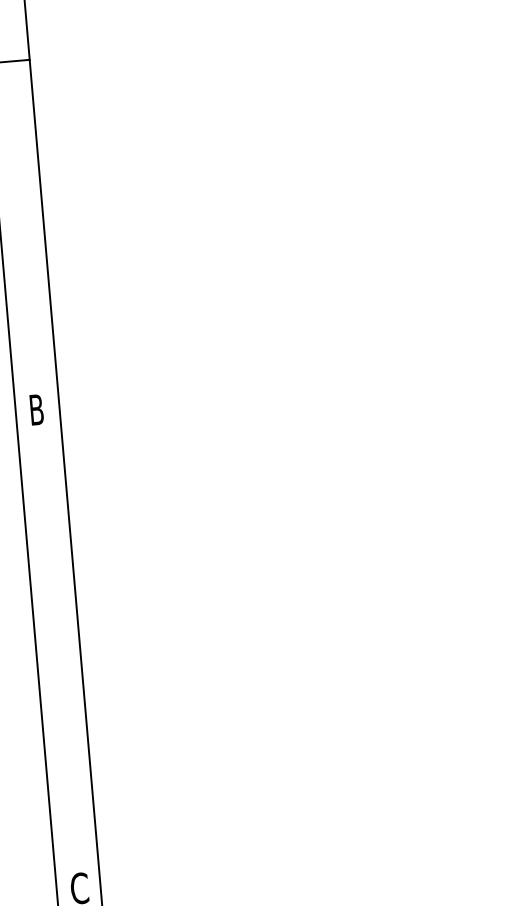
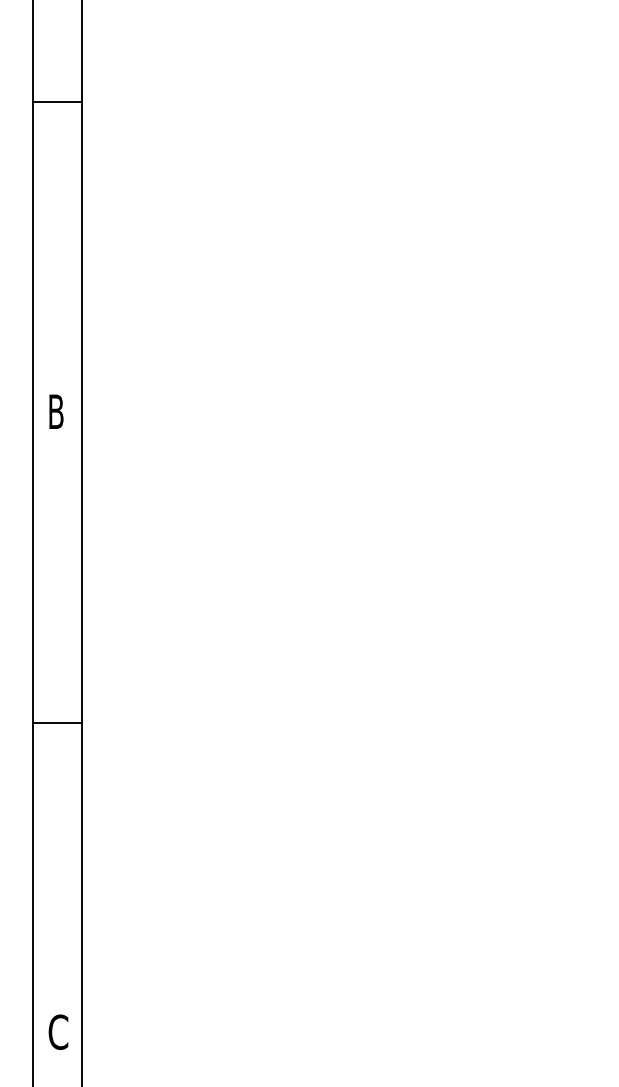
text: (36, 409) -> (56, 411), moved
line: (54, 613) -> (56, 722), added

